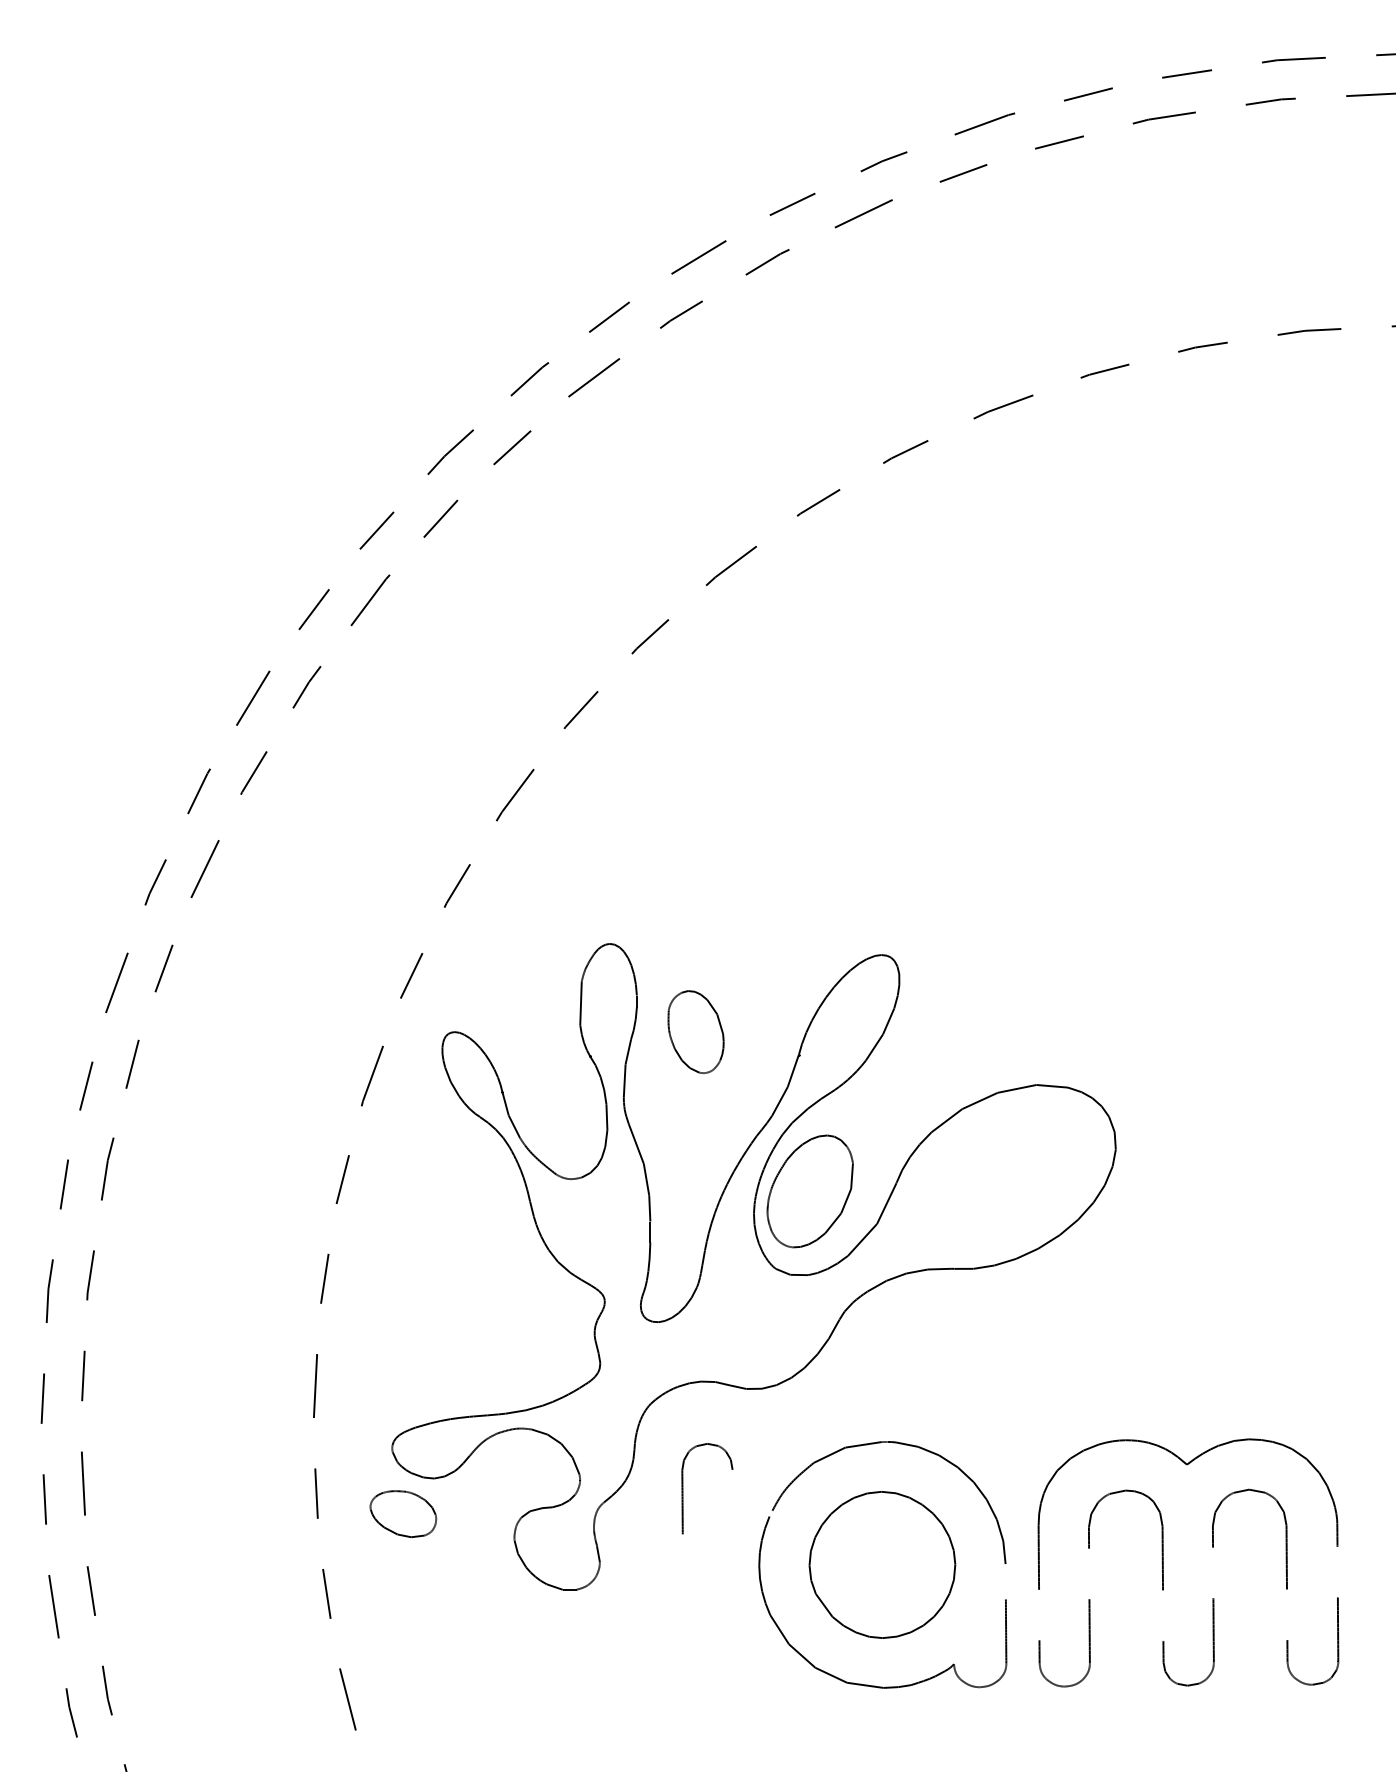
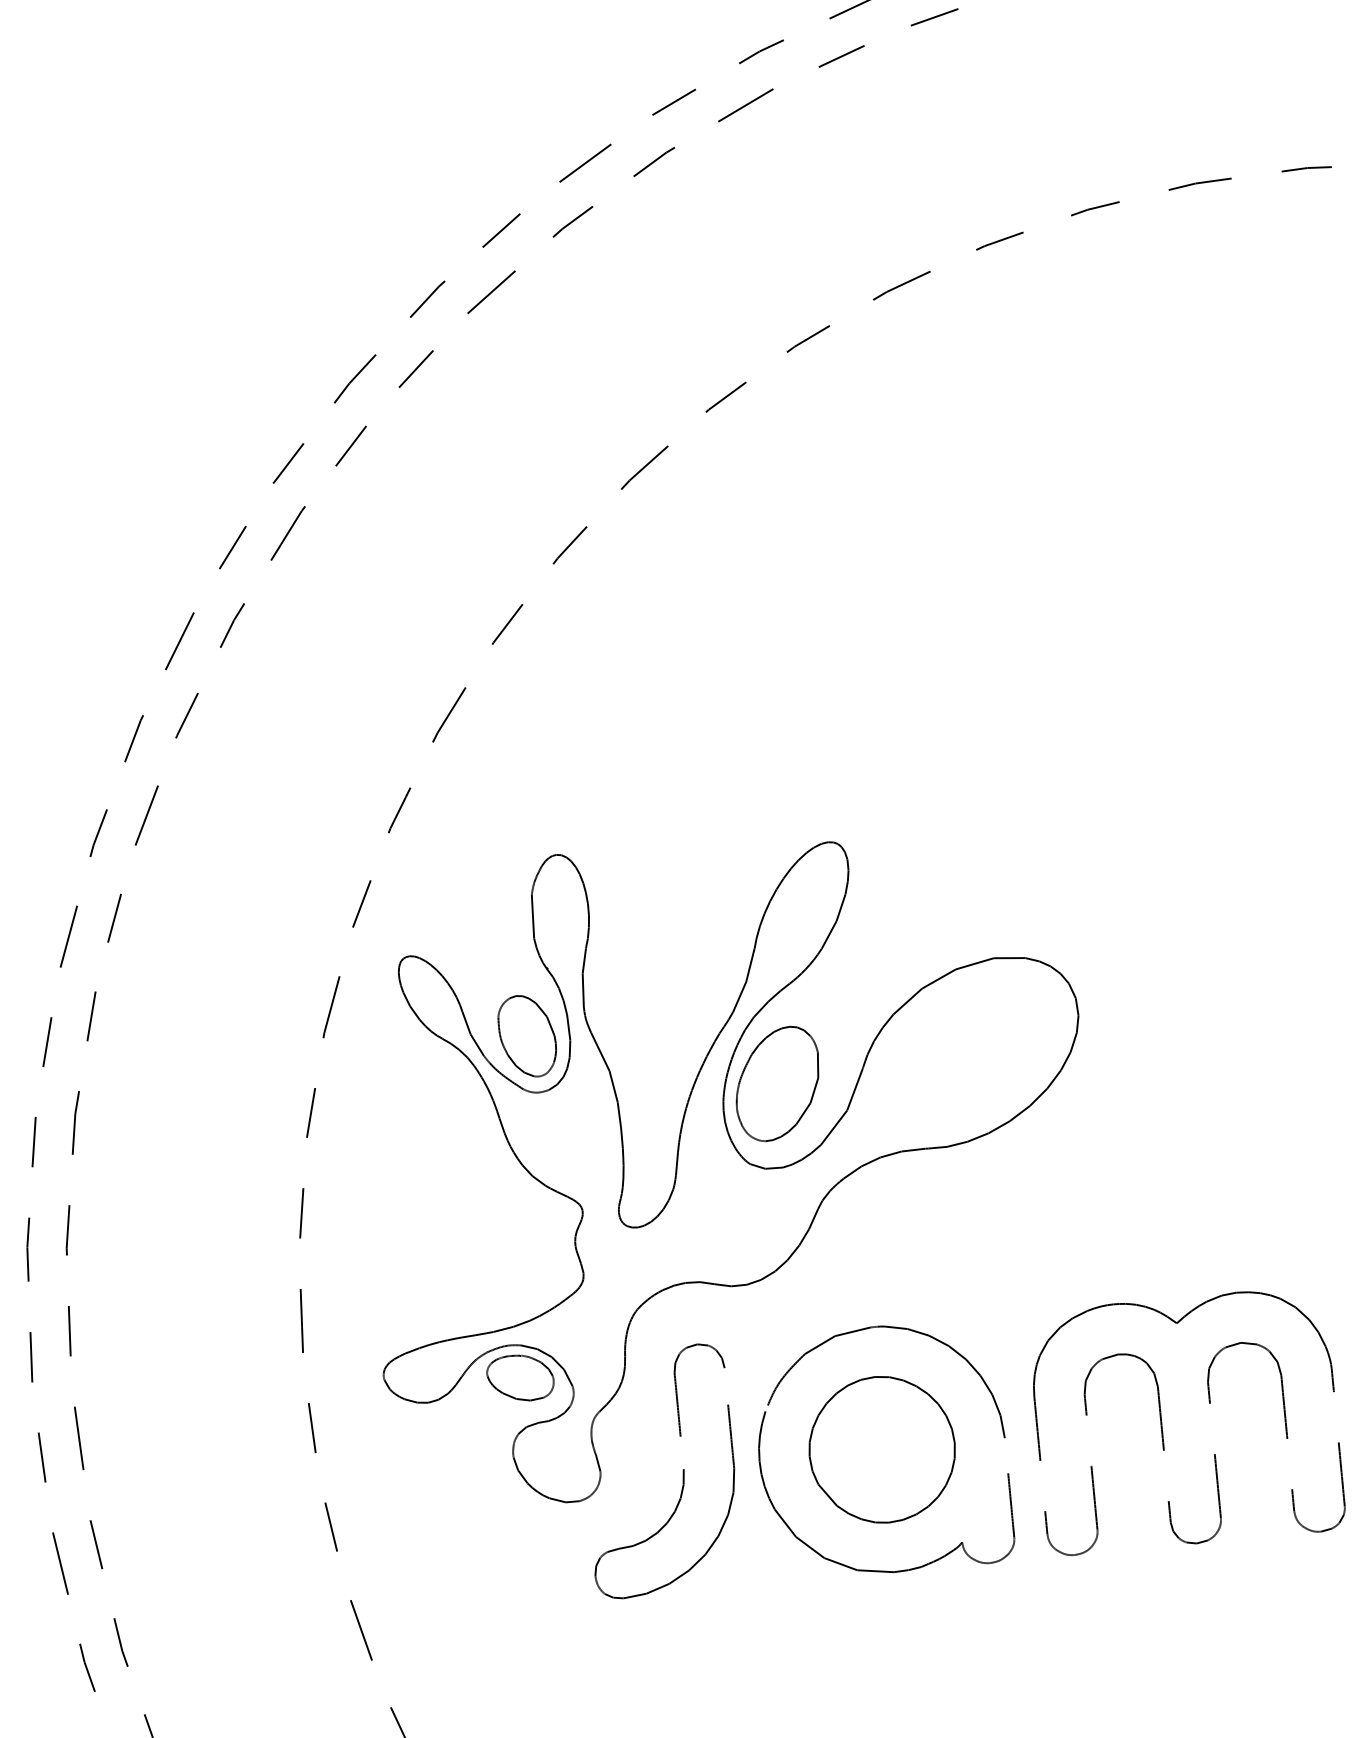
part: (695, 1031) -> (526, 1035), moved
part: (403, 1514) -> (520, 1378), moved
part: (671, 1604) -> (675, 1507), added

